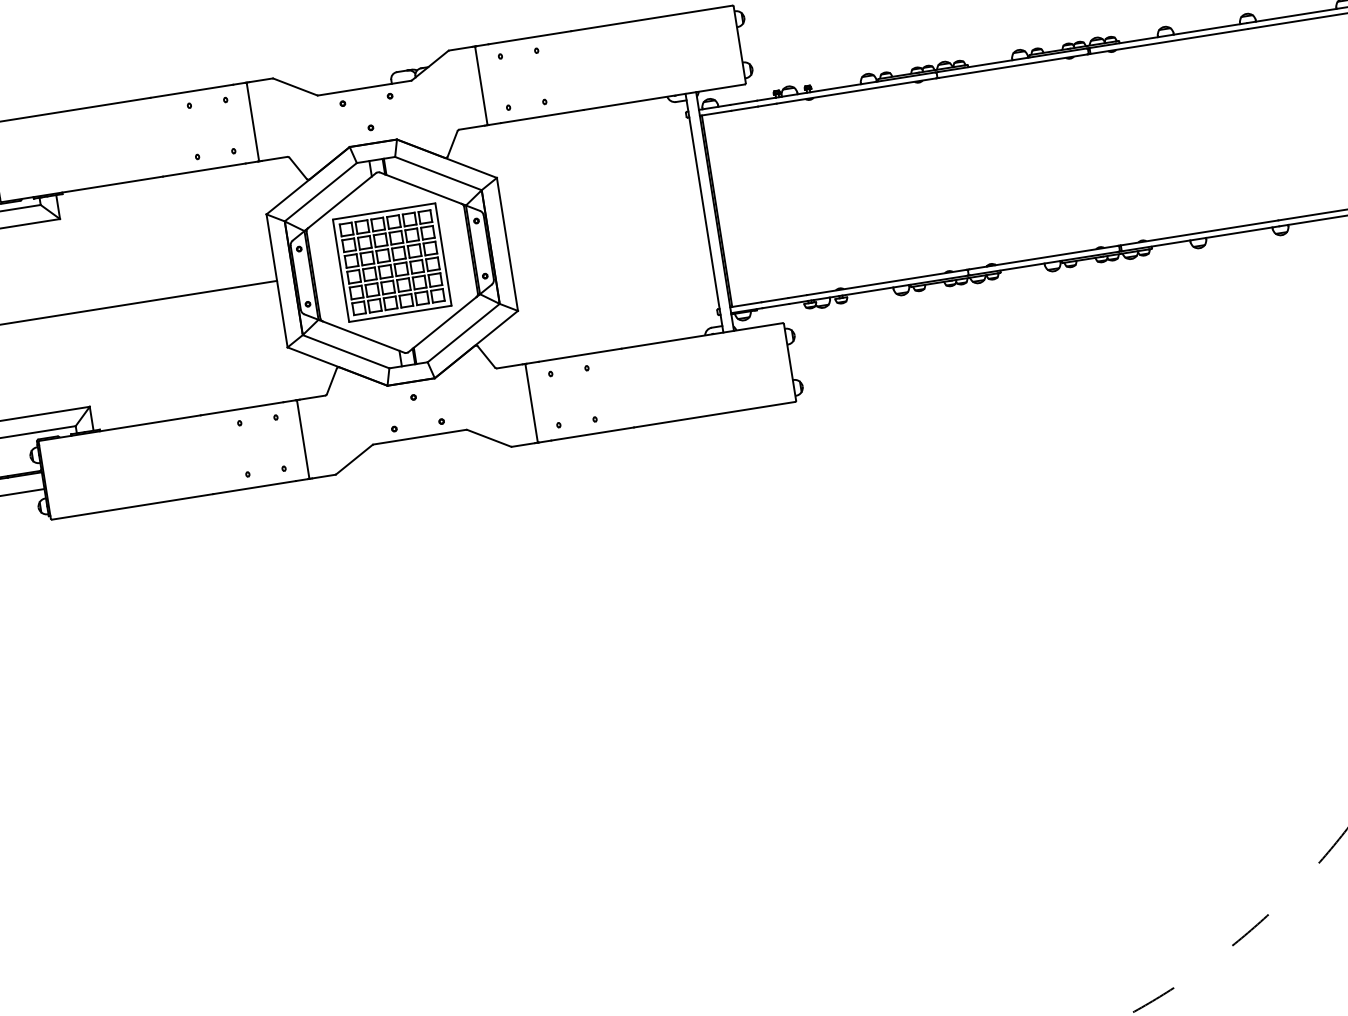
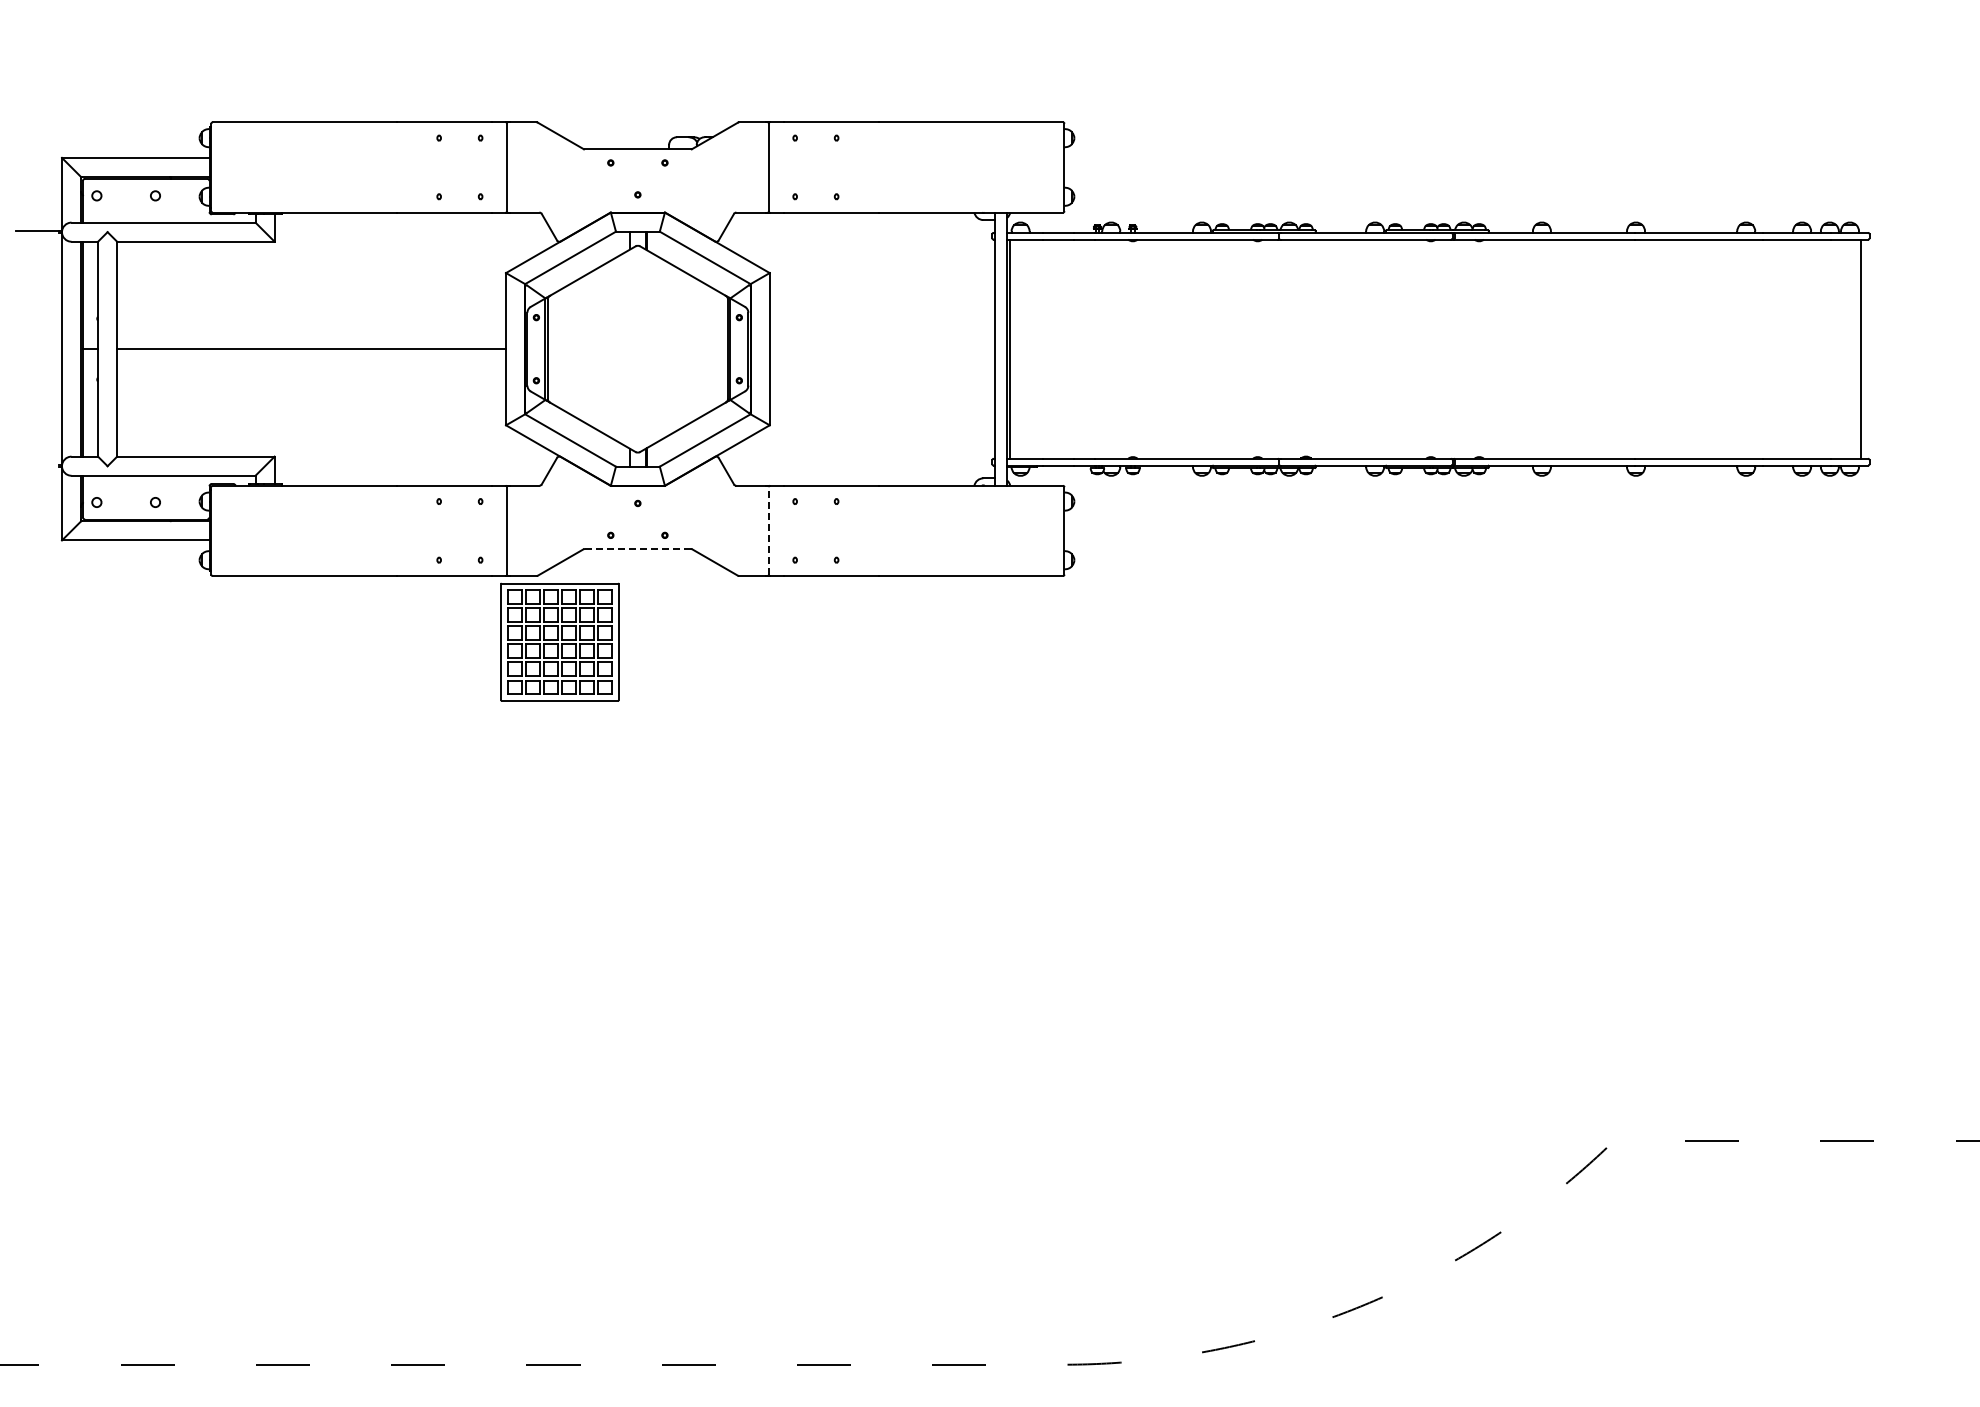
part: (391, 262) -> (559, 641), moved
line: (531, 402) -> (768, 530), solid -> dashed
line: (419, 436) -> (637, 548), solid -> dashed

